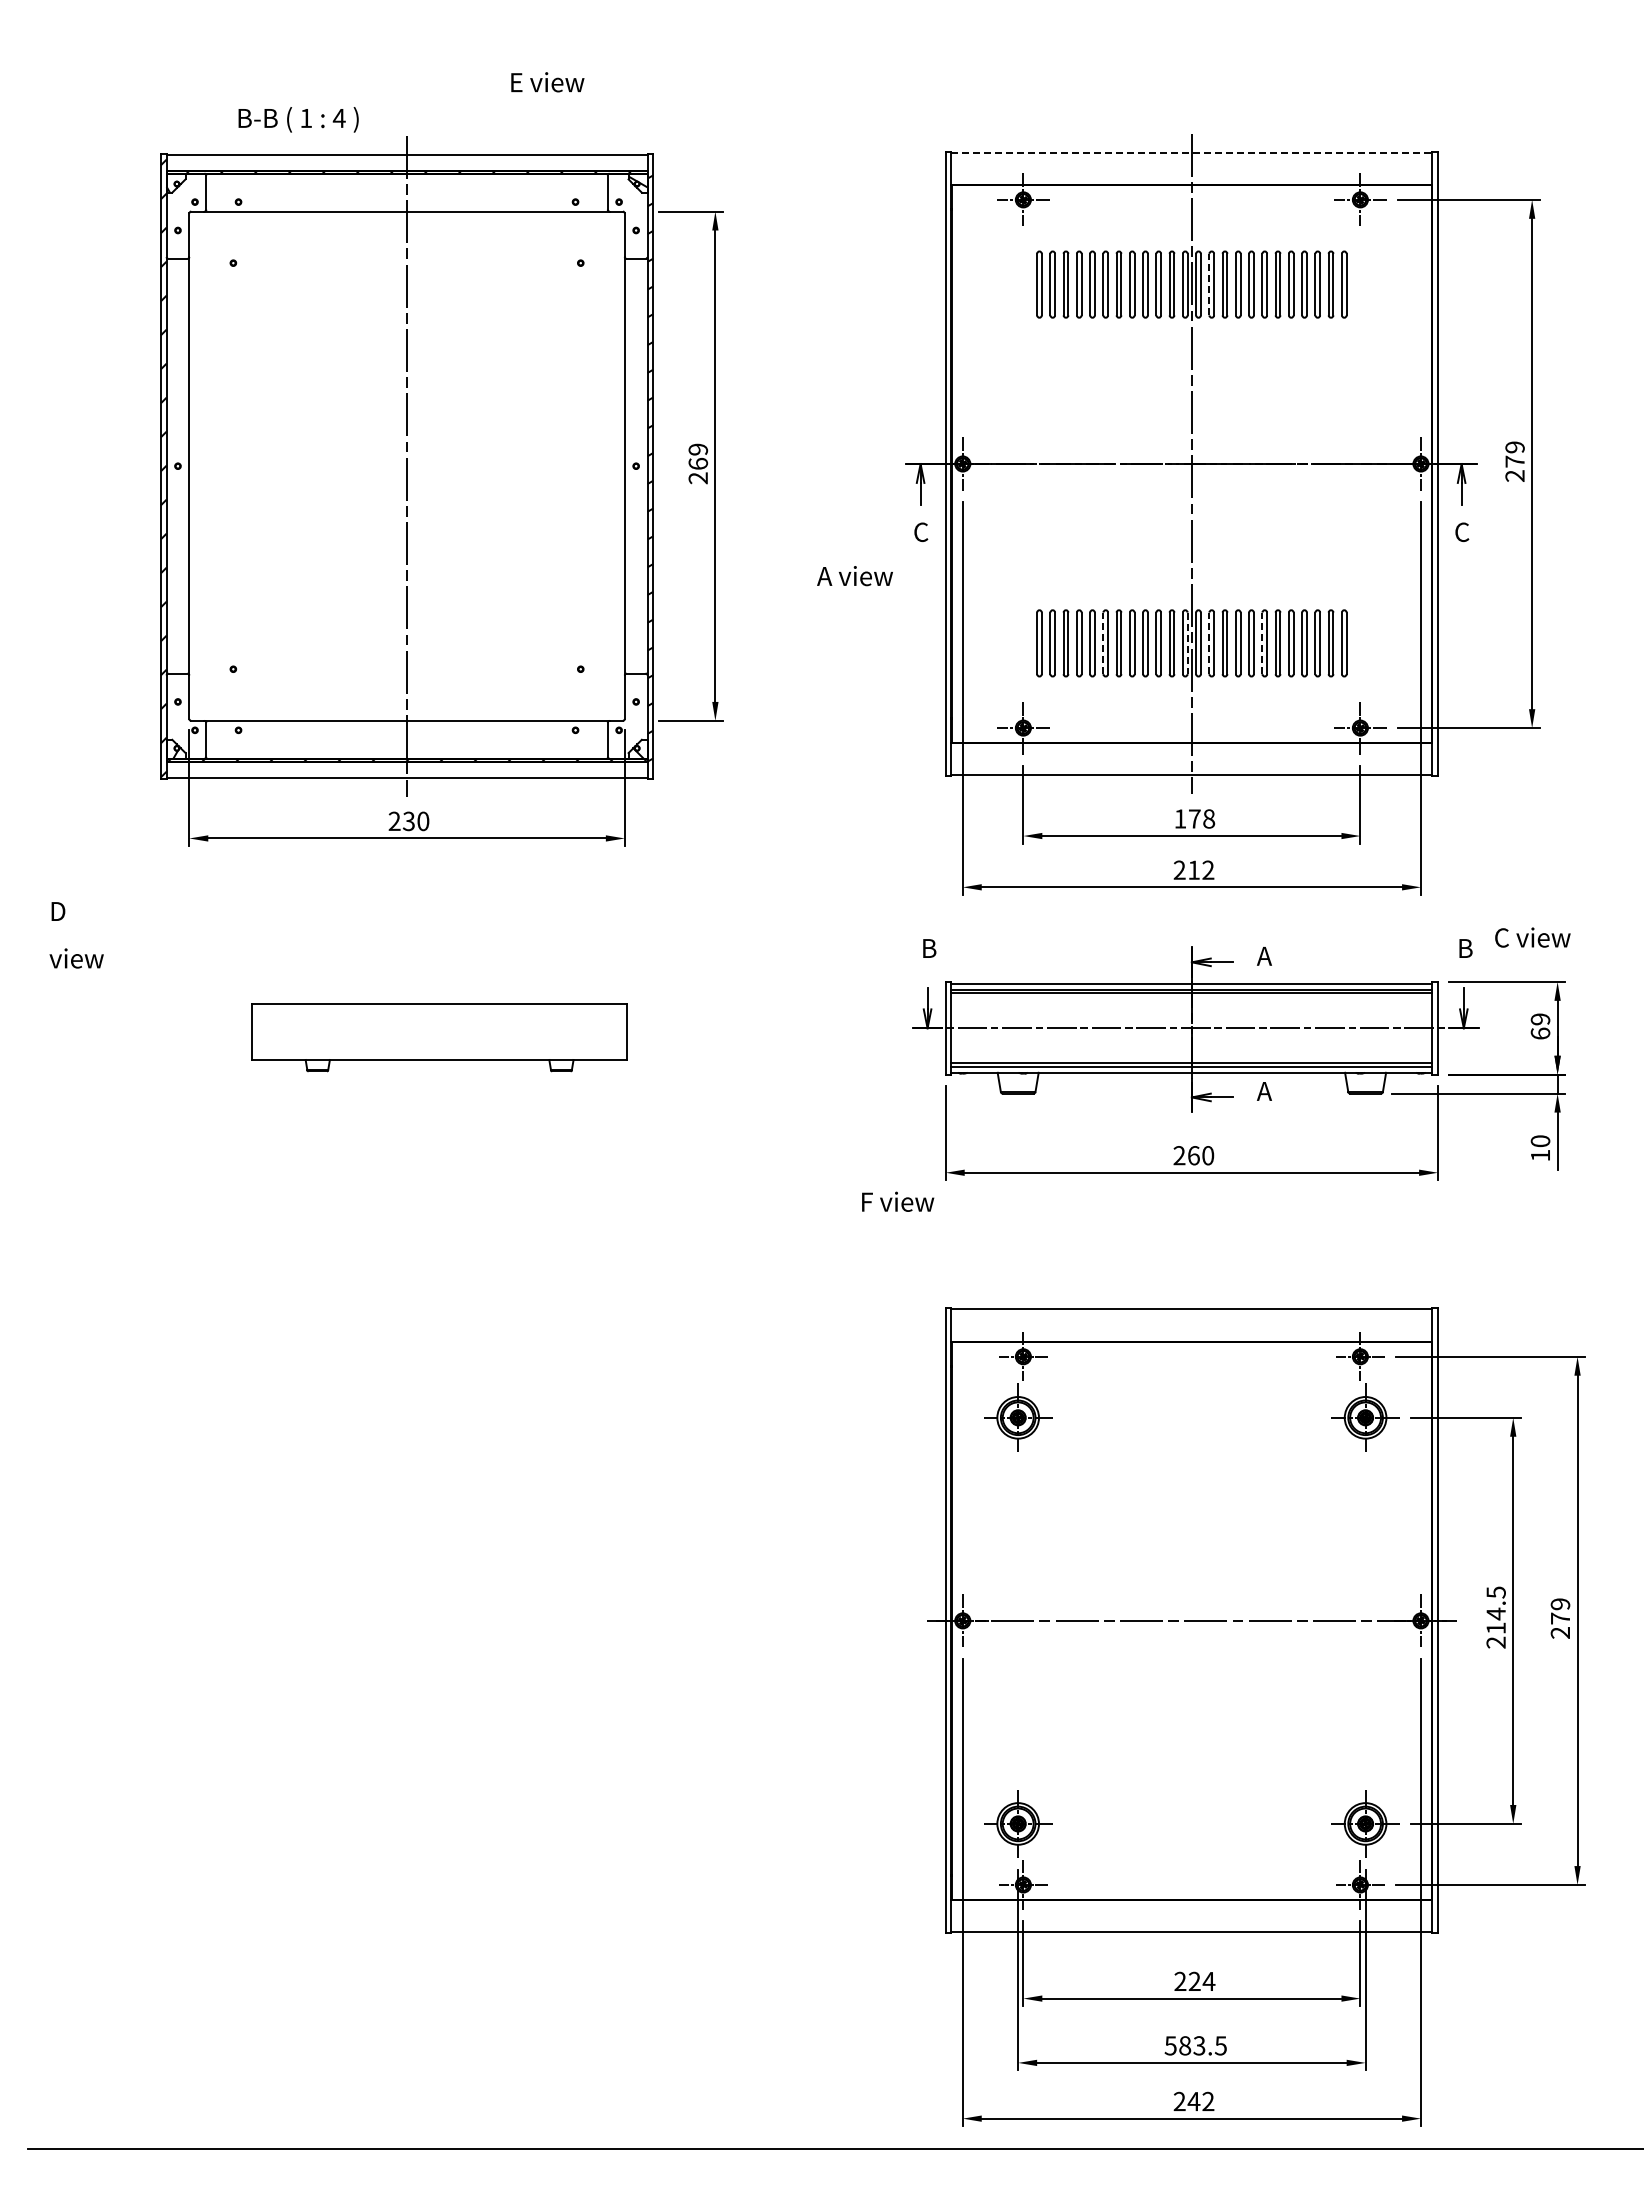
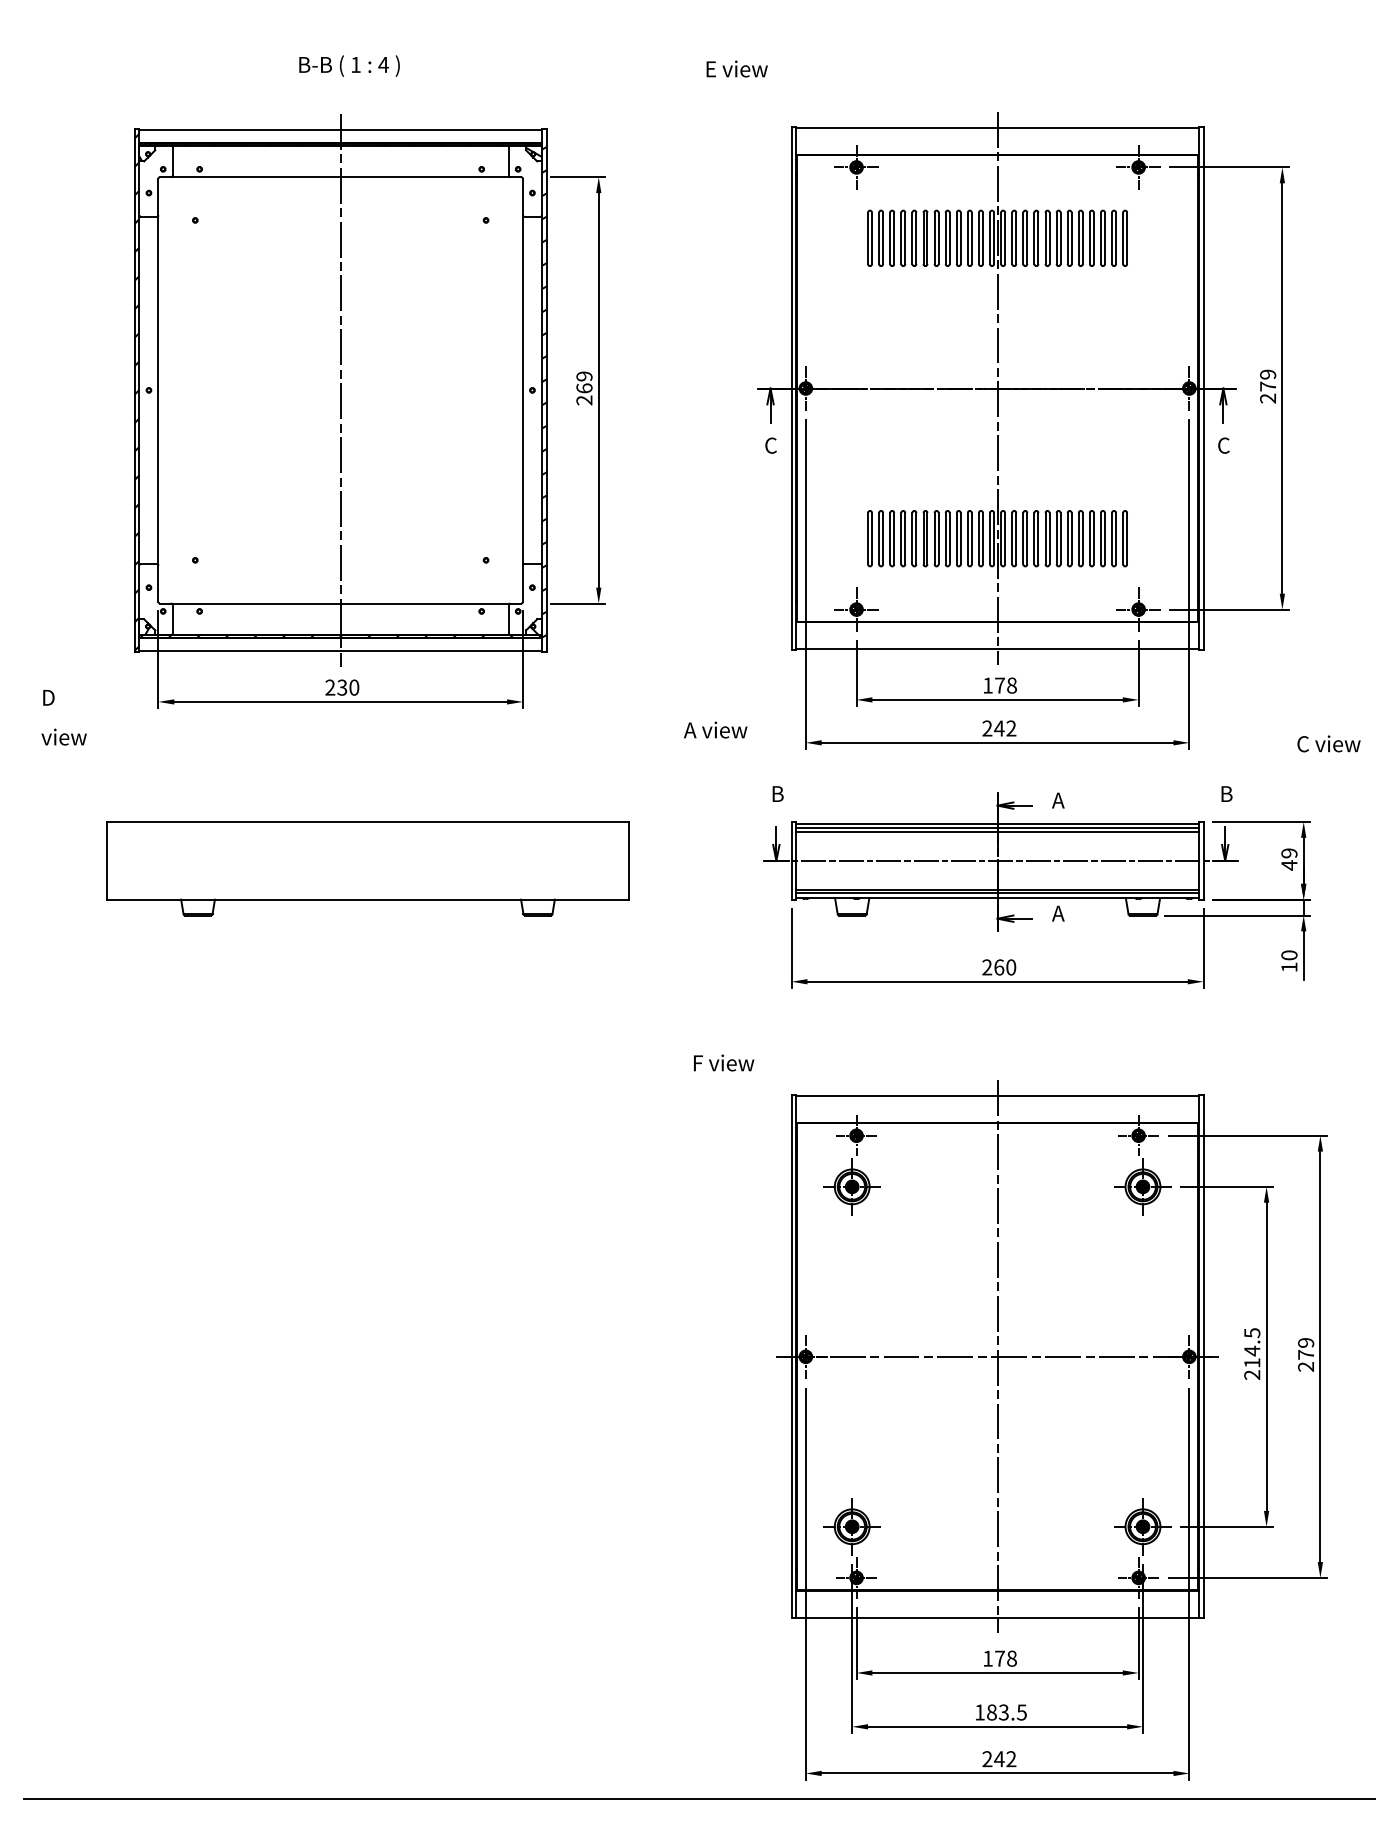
text: (547, 82) -> (736, 69), moved
text: (298, 119) -> (349, 65), moved
line: (1192, 152) -> (998, 127), dashed -> solid
line: (1209, 284) -> (1012, 238), dashed -> solid
text: (854, 576) -> (715, 730), moved
line: (1103, 643) -> (923, 538), dashed -> solid
line: (1187, 643) -> (993, 538), dashed -> solid
line: (1209, 643) -> (1012, 538), dashed -> solid
line: (1262, 643) -> (1056, 538), dashed -> solid
text: (1193, 869) -> (998, 727), 212 -> 242
text: (76, 935) -> (64, 717), moved
text: (1532, 937) -> (1328, 743), moved
text: (1540, 1033) -> (1289, 865), 69 -> 49
part: (439, 1037) -> (367, 868), size x1.67
text: (898, 1201) -> (724, 1062), moved
line: (1191, 1620) -> (997, 1356), added
text: (1194, 1981) -> (999, 1658), 224 -> 178
text: (1170, 2045) -> (979, 1712), 583.5 -> 183.5

